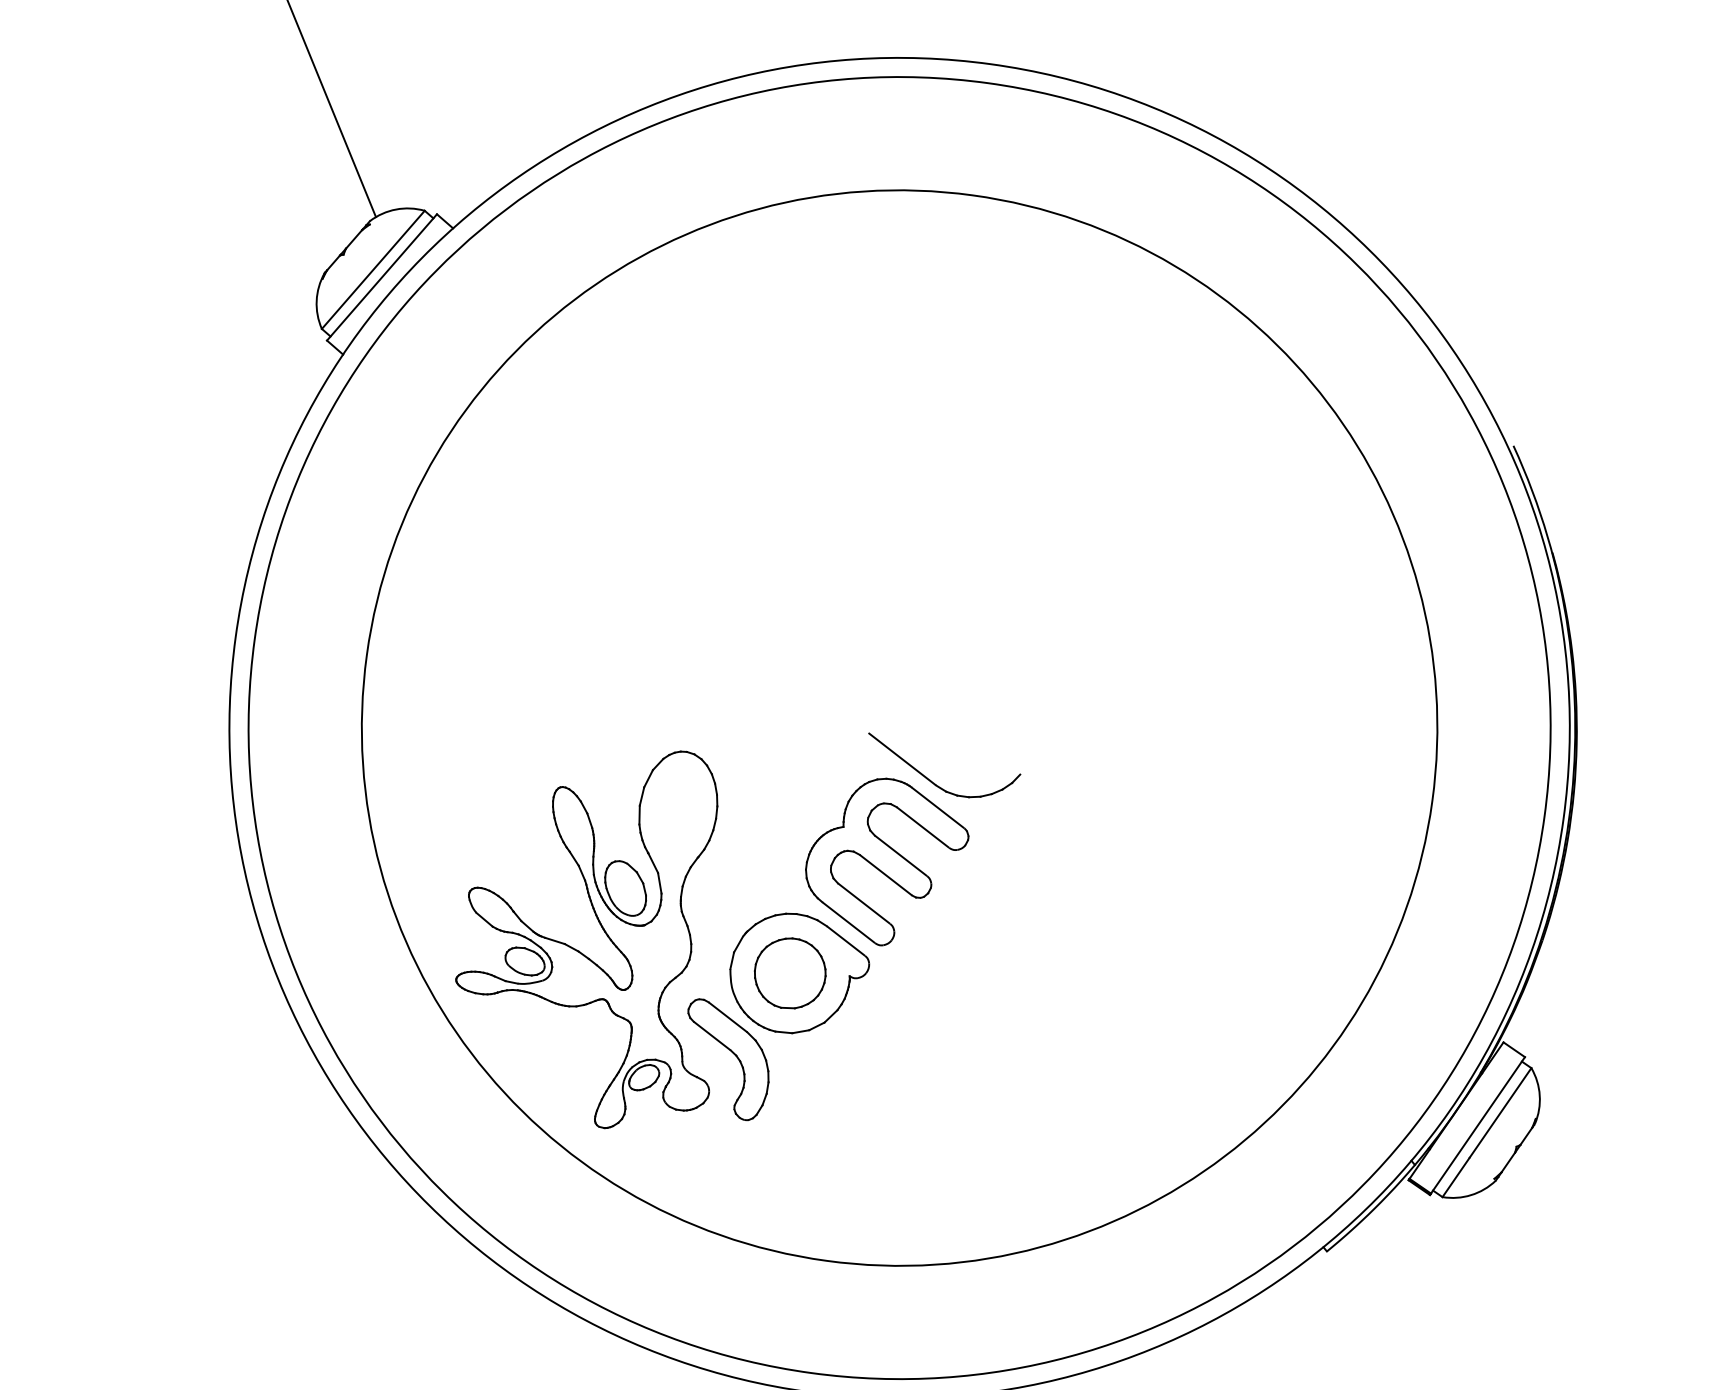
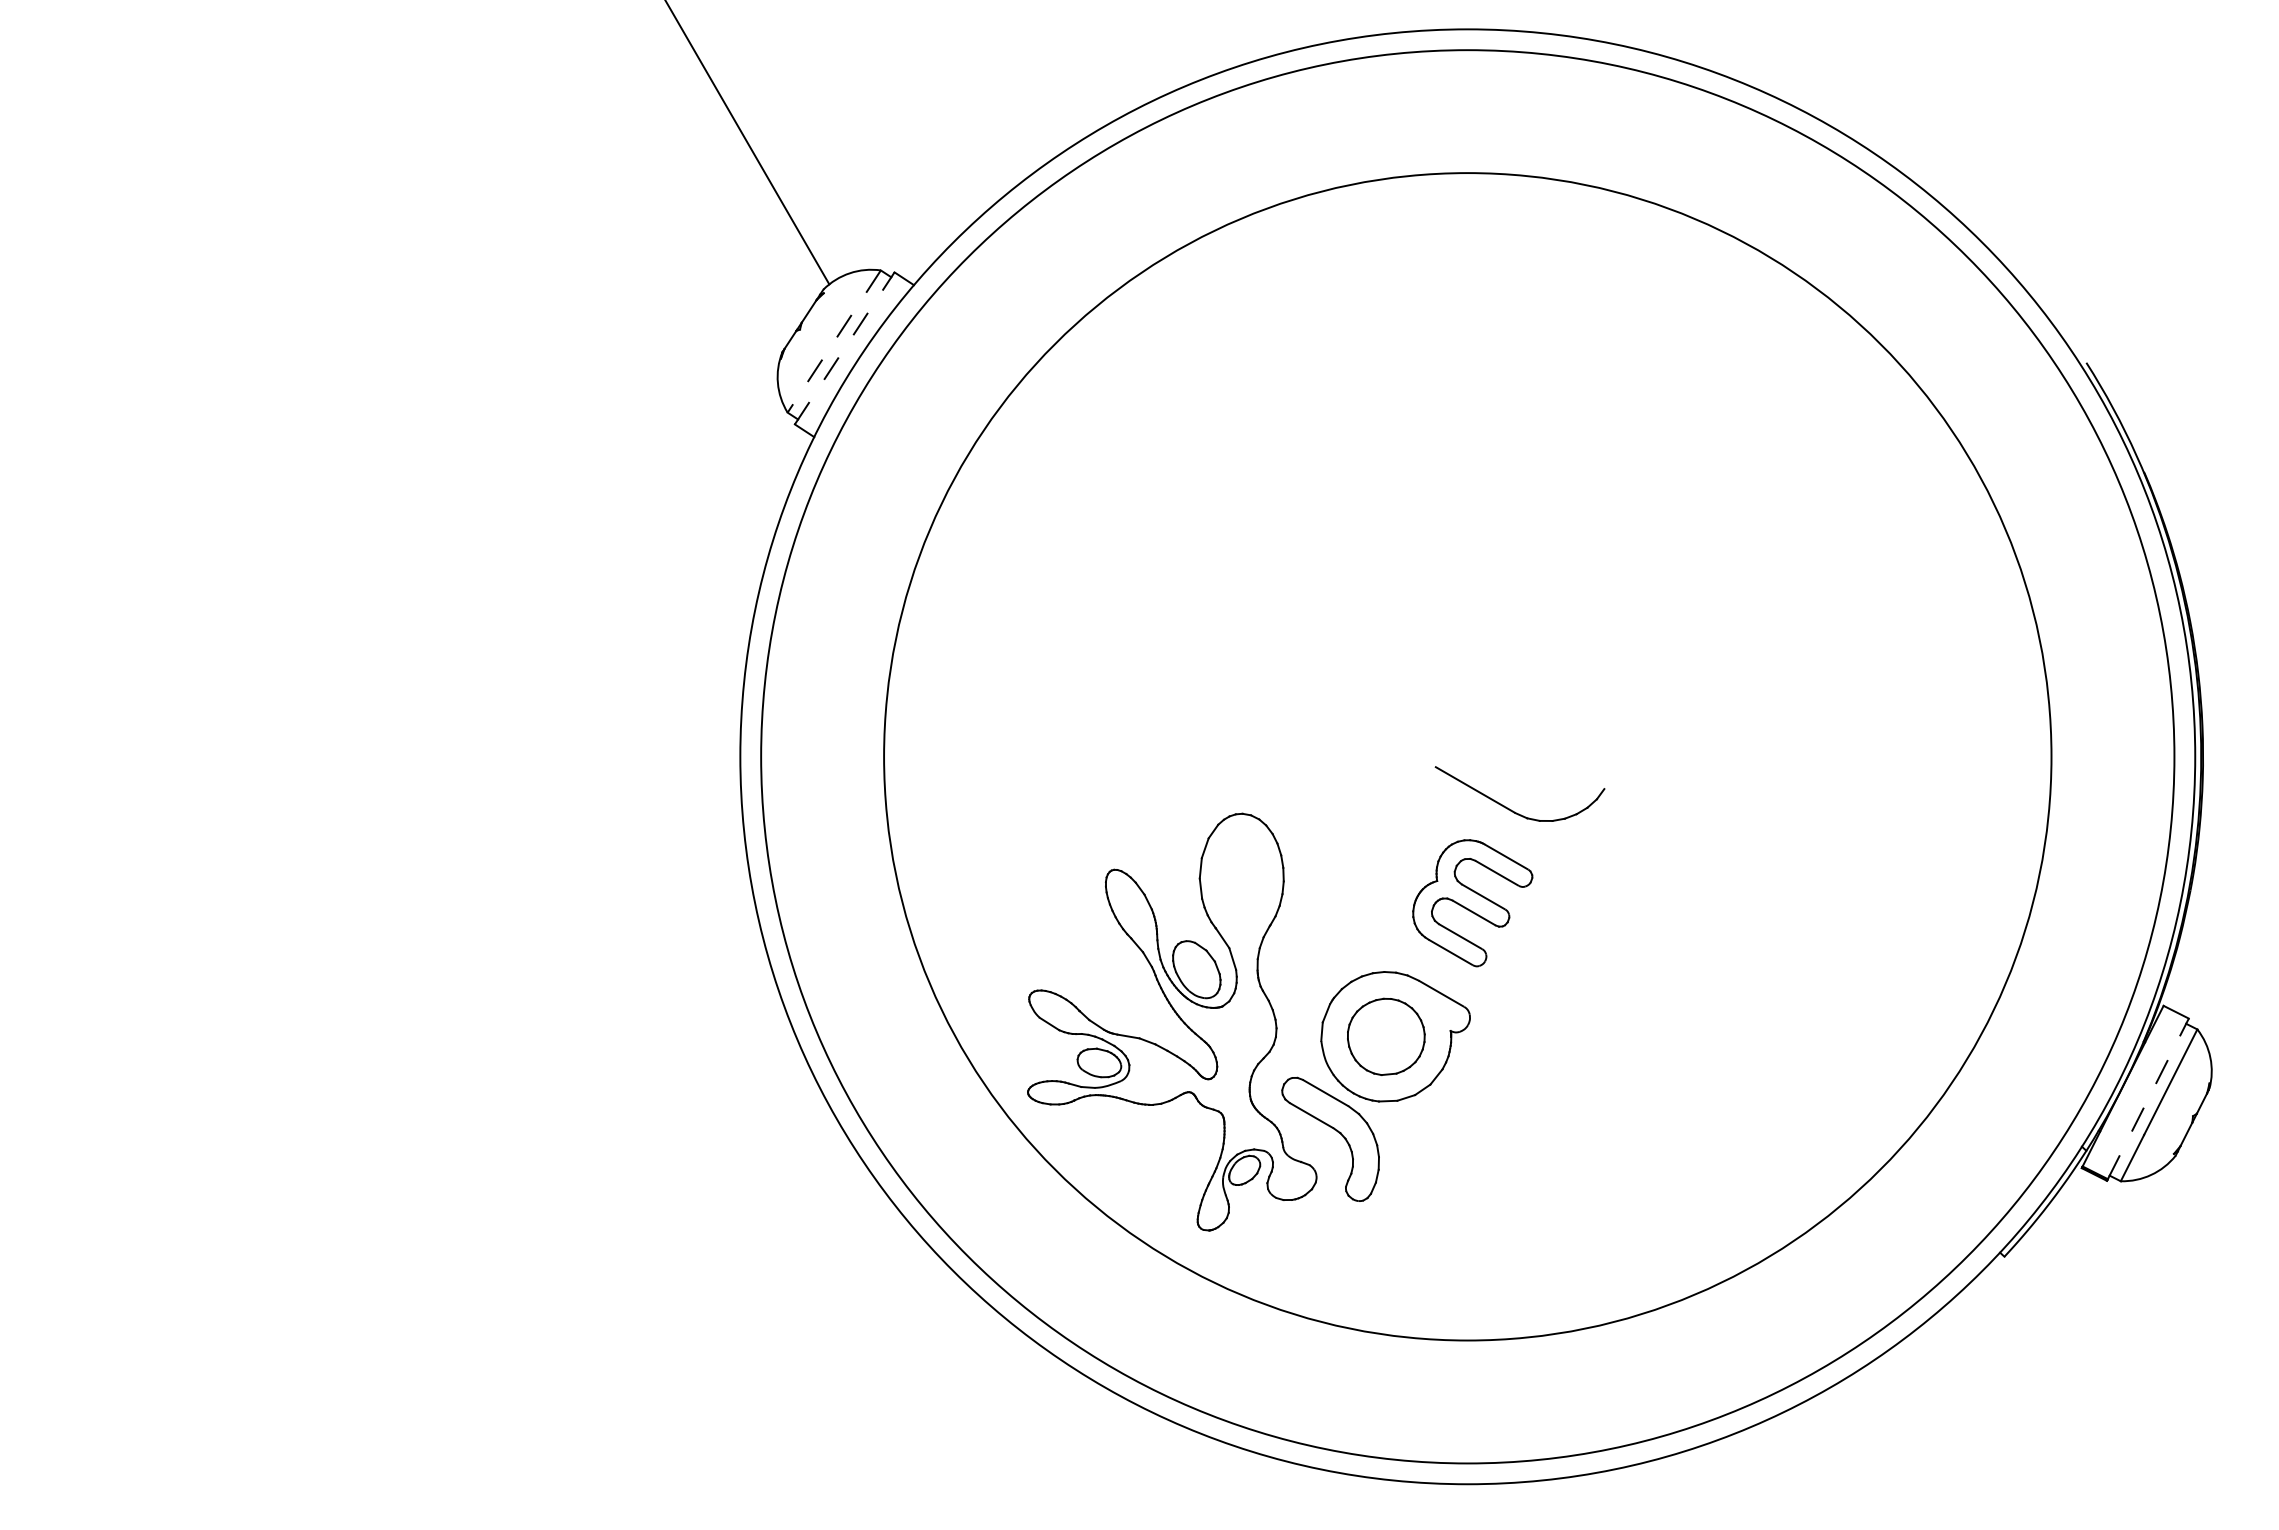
line: (372, 269) -> (833, 341), solid -> dashed
line: (381, 277) -> (844, 348), solid -> dashed
part: (885, 862) -> (1472, 903), size x0.7
line: (1478, 1125) -> (2148, 1098), solid -> dashed

